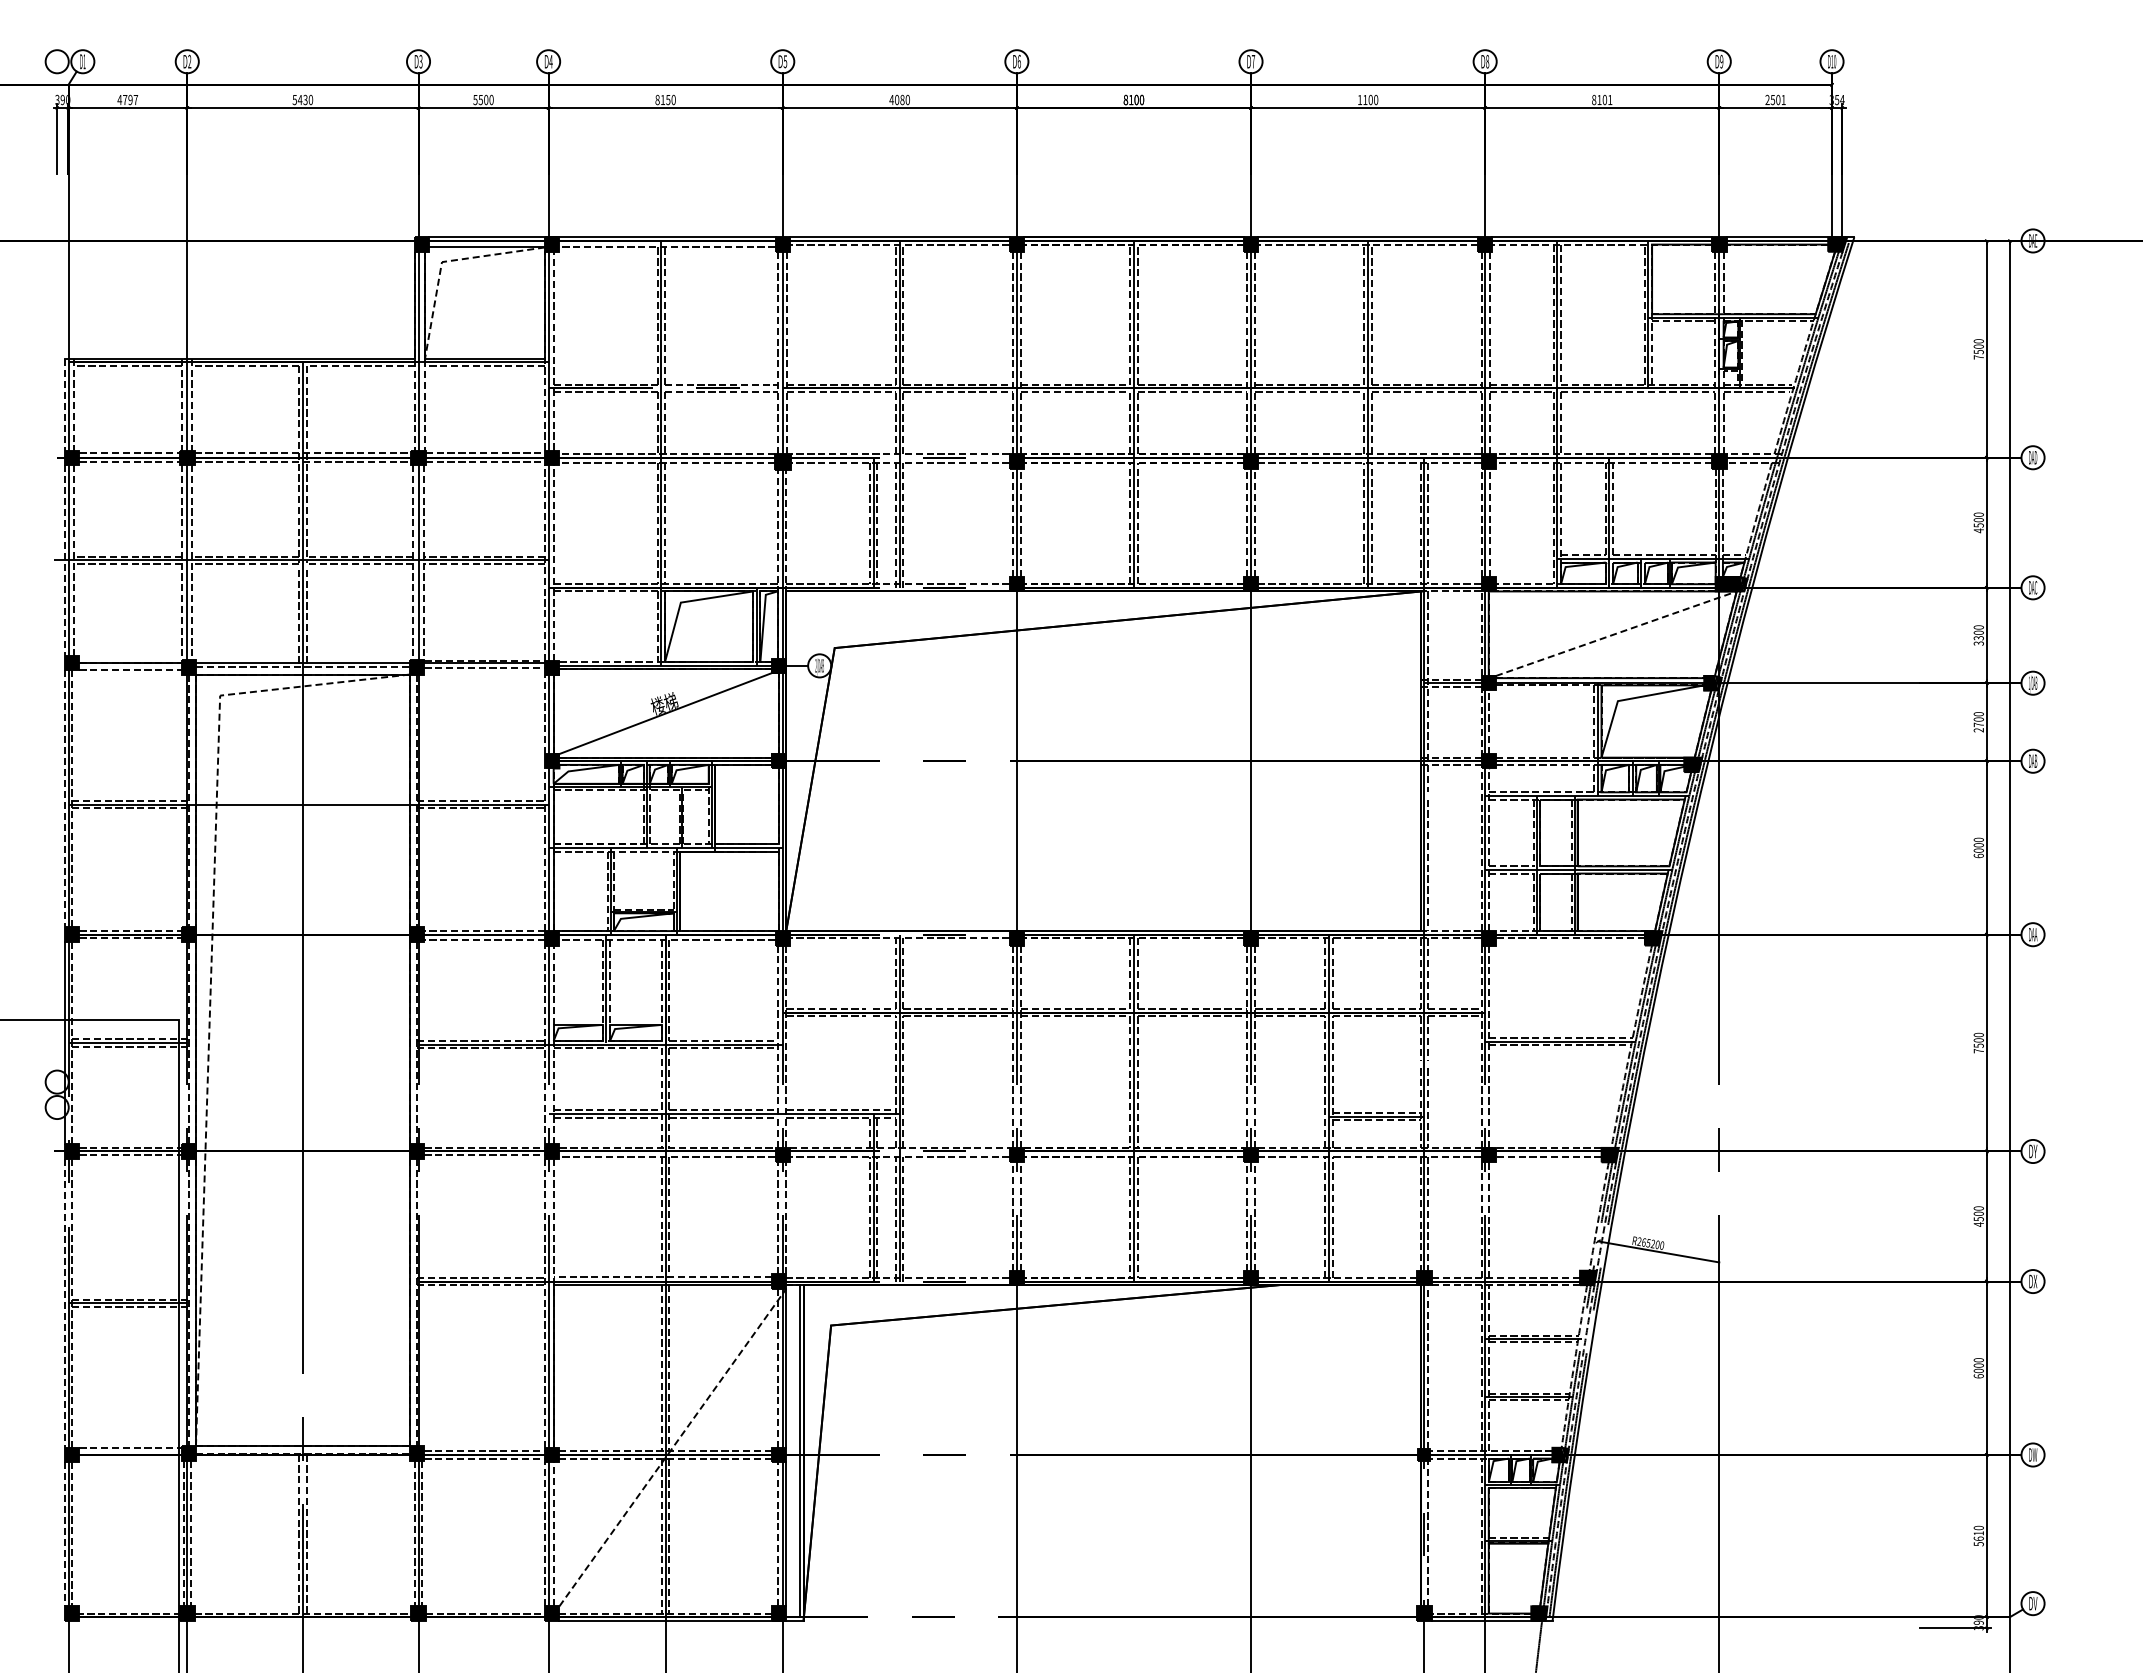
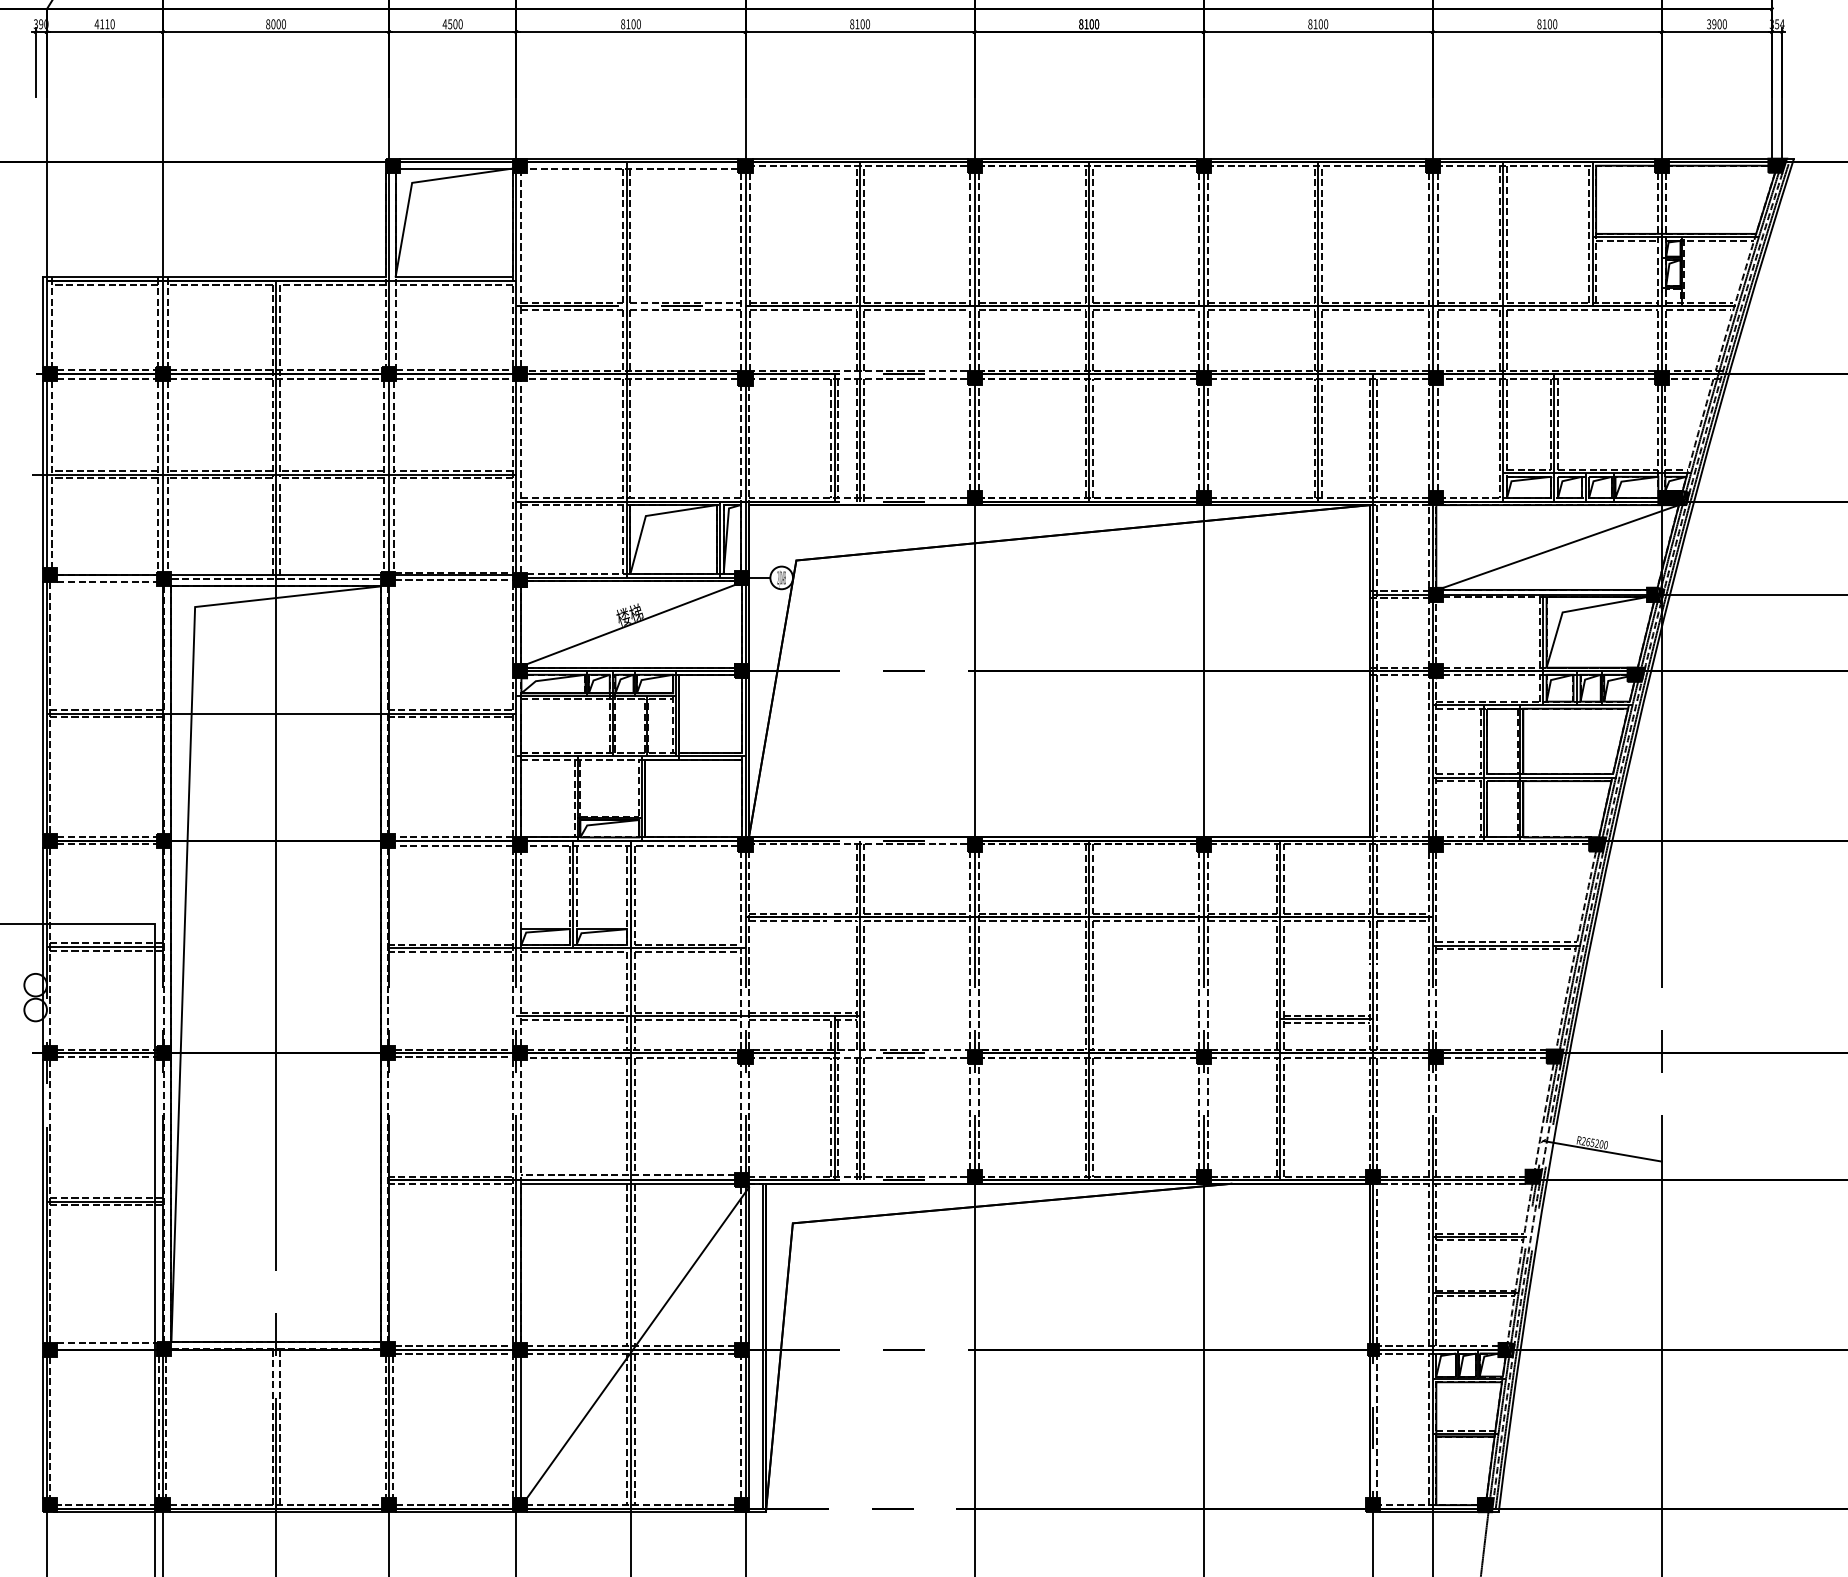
text: (130, 99) -> (107, 23), 4797 -> 4110
text: (299, 99) -> (272, 23), 5430 -> 8000
text: (668, 99) -> (633, 23), 8150 -> 8100
text: (896, 99) -> (856, 23), 4080 -> 8100
text: (1610, 99) -> (1555, 23), 8101 -> 8100
text: (1775, 99) -> (1716, 23), 2501 -> 3900
text: (475, 100) -> (444, 24), 5500 -> 4500
text: (1359, 100) -> (1309, 24), 1100 -> 8100
line: (443, 261) -> (413, 182), dashed -> solid
line: (64, 404) -> (42, 322), dashed -> solid
line: (64, 560) -> (42, 474), dashed -> solid
line: (1616, 633) -> (1561, 546), dashed -> solid
line: (64, 798) -> (42, 707), dashed -> solid
line: (211, 975) -> (186, 880), dashed -> solid
line: (64, 1303) -> (42, 1201), dashed -> solid
line: (673, 1447) -> (638, 1342), dashed -> solid
line: (553, 1533) -> (521, 1426), dashed -> solid
line: (64, 1534) -> (42, 1427), dashed -> solid
line: (128, 1620) -> (105, 1511), added
line: (302, 1620) -> (275, 1511), added
line: (485, 1620) -> (454, 1511), added

